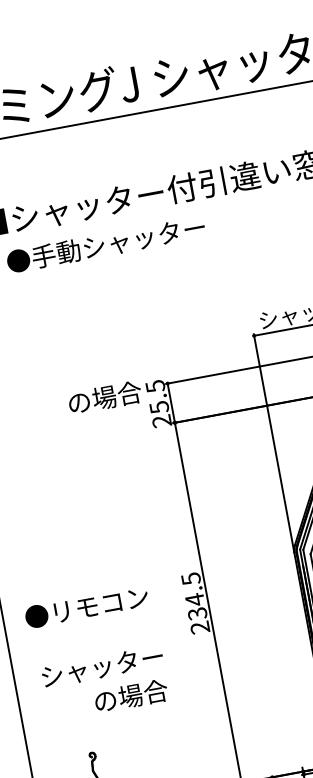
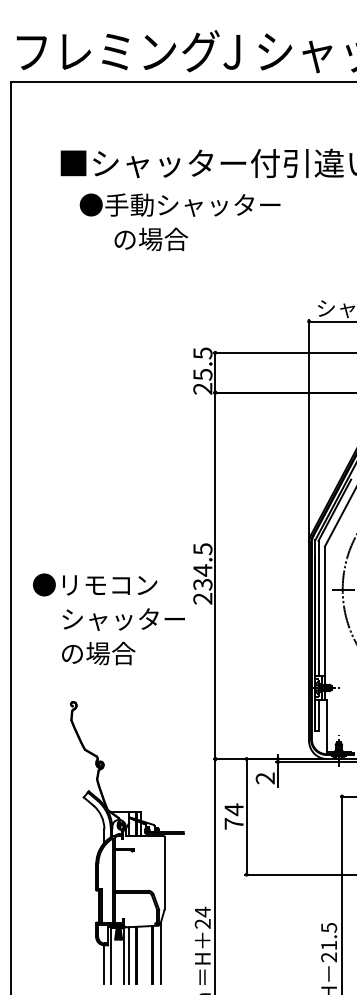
text: (104, 398) -> (150, 239), moved
text: (87, 606) -> (95, 584), moved
text: (102, 666) -> (123, 619), moved
text: (131, 696) -> (98, 653), moved

